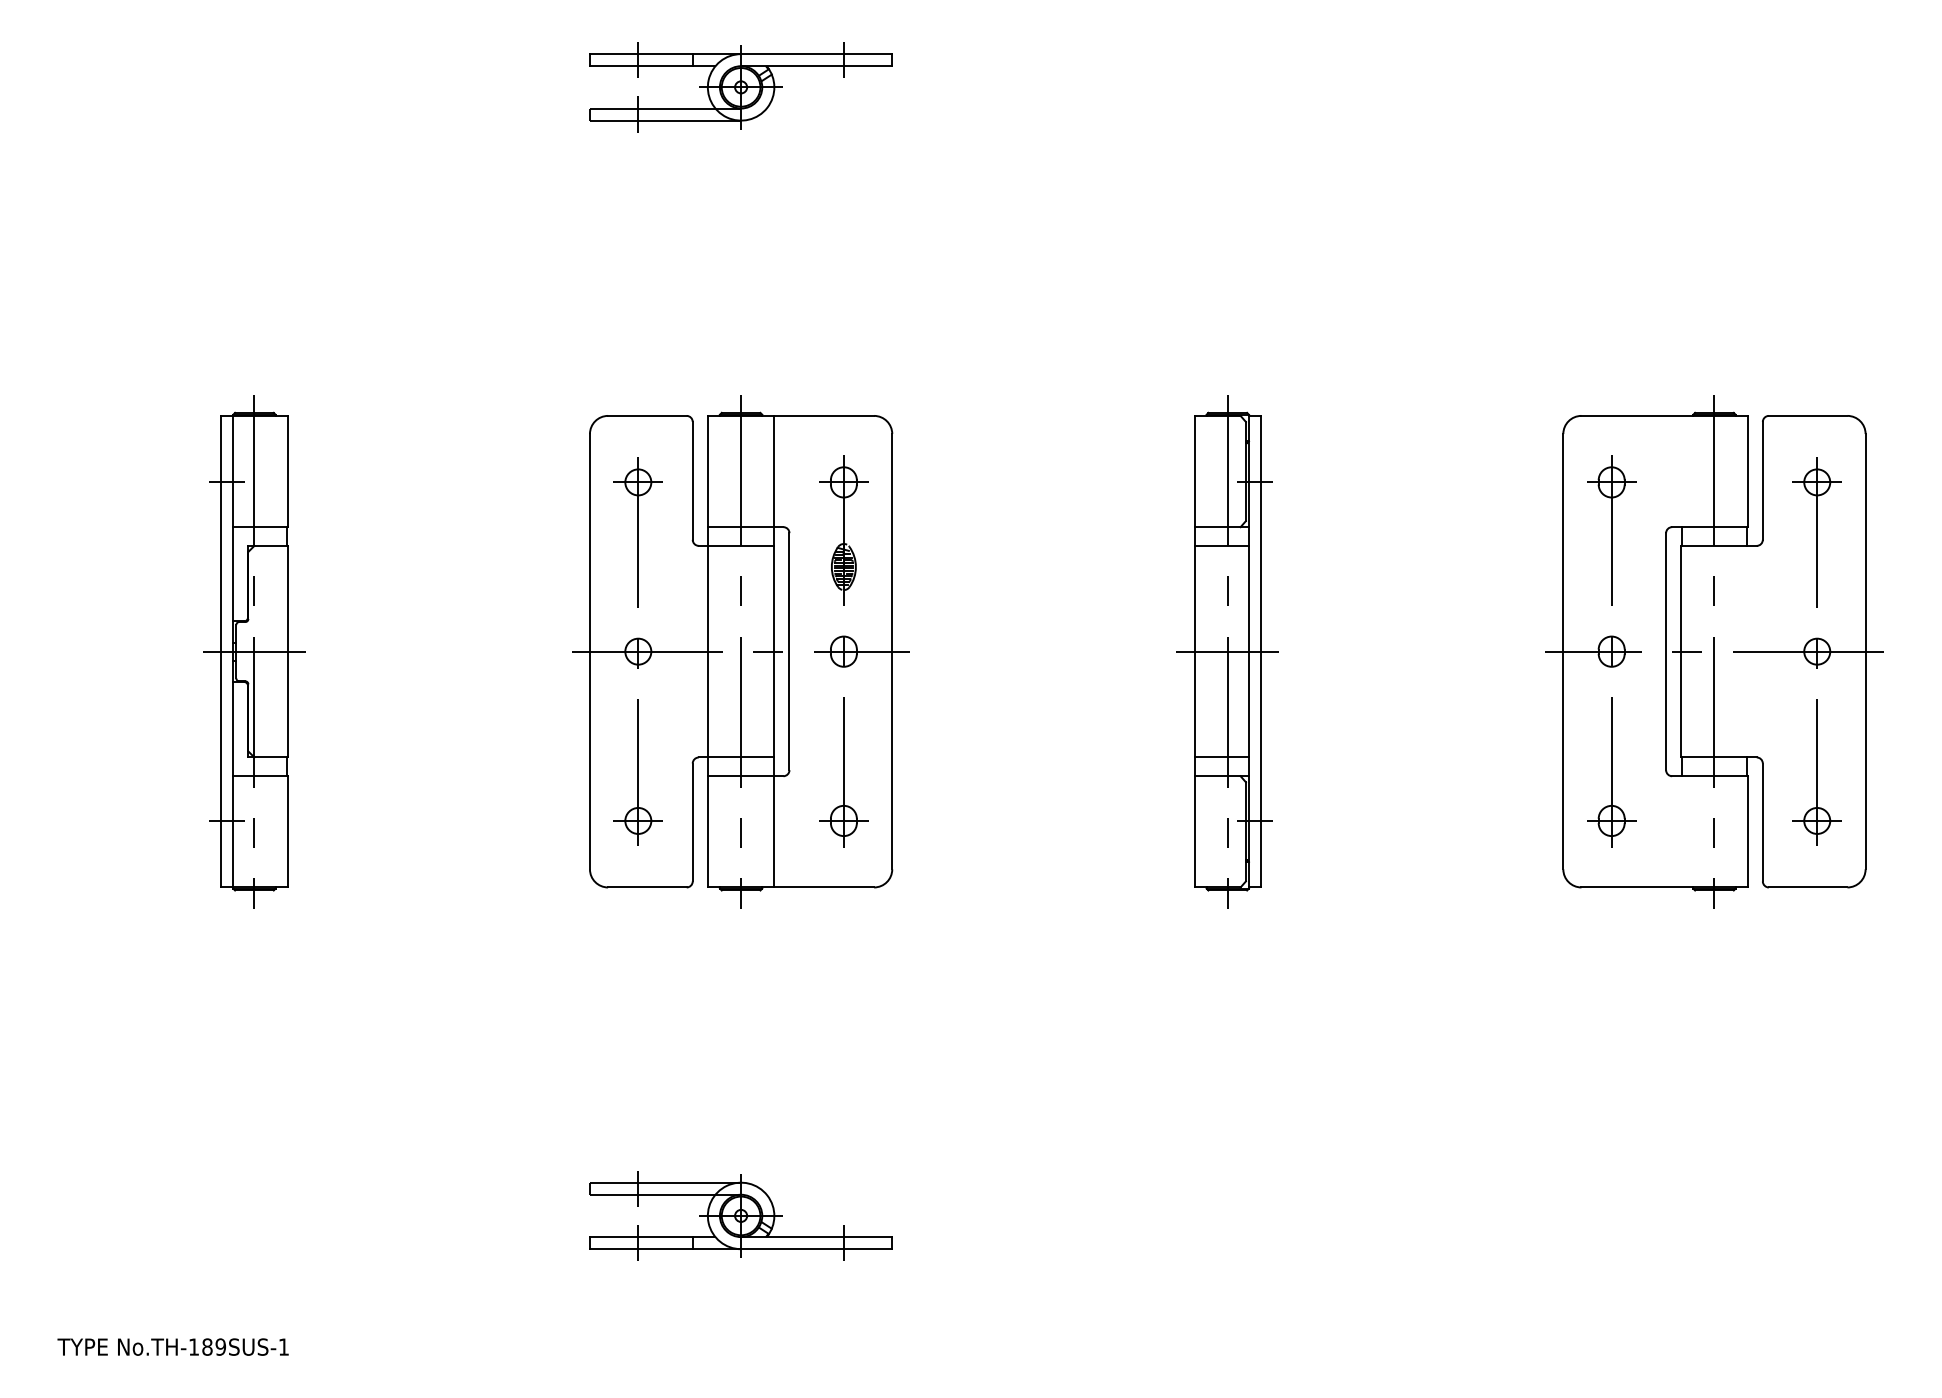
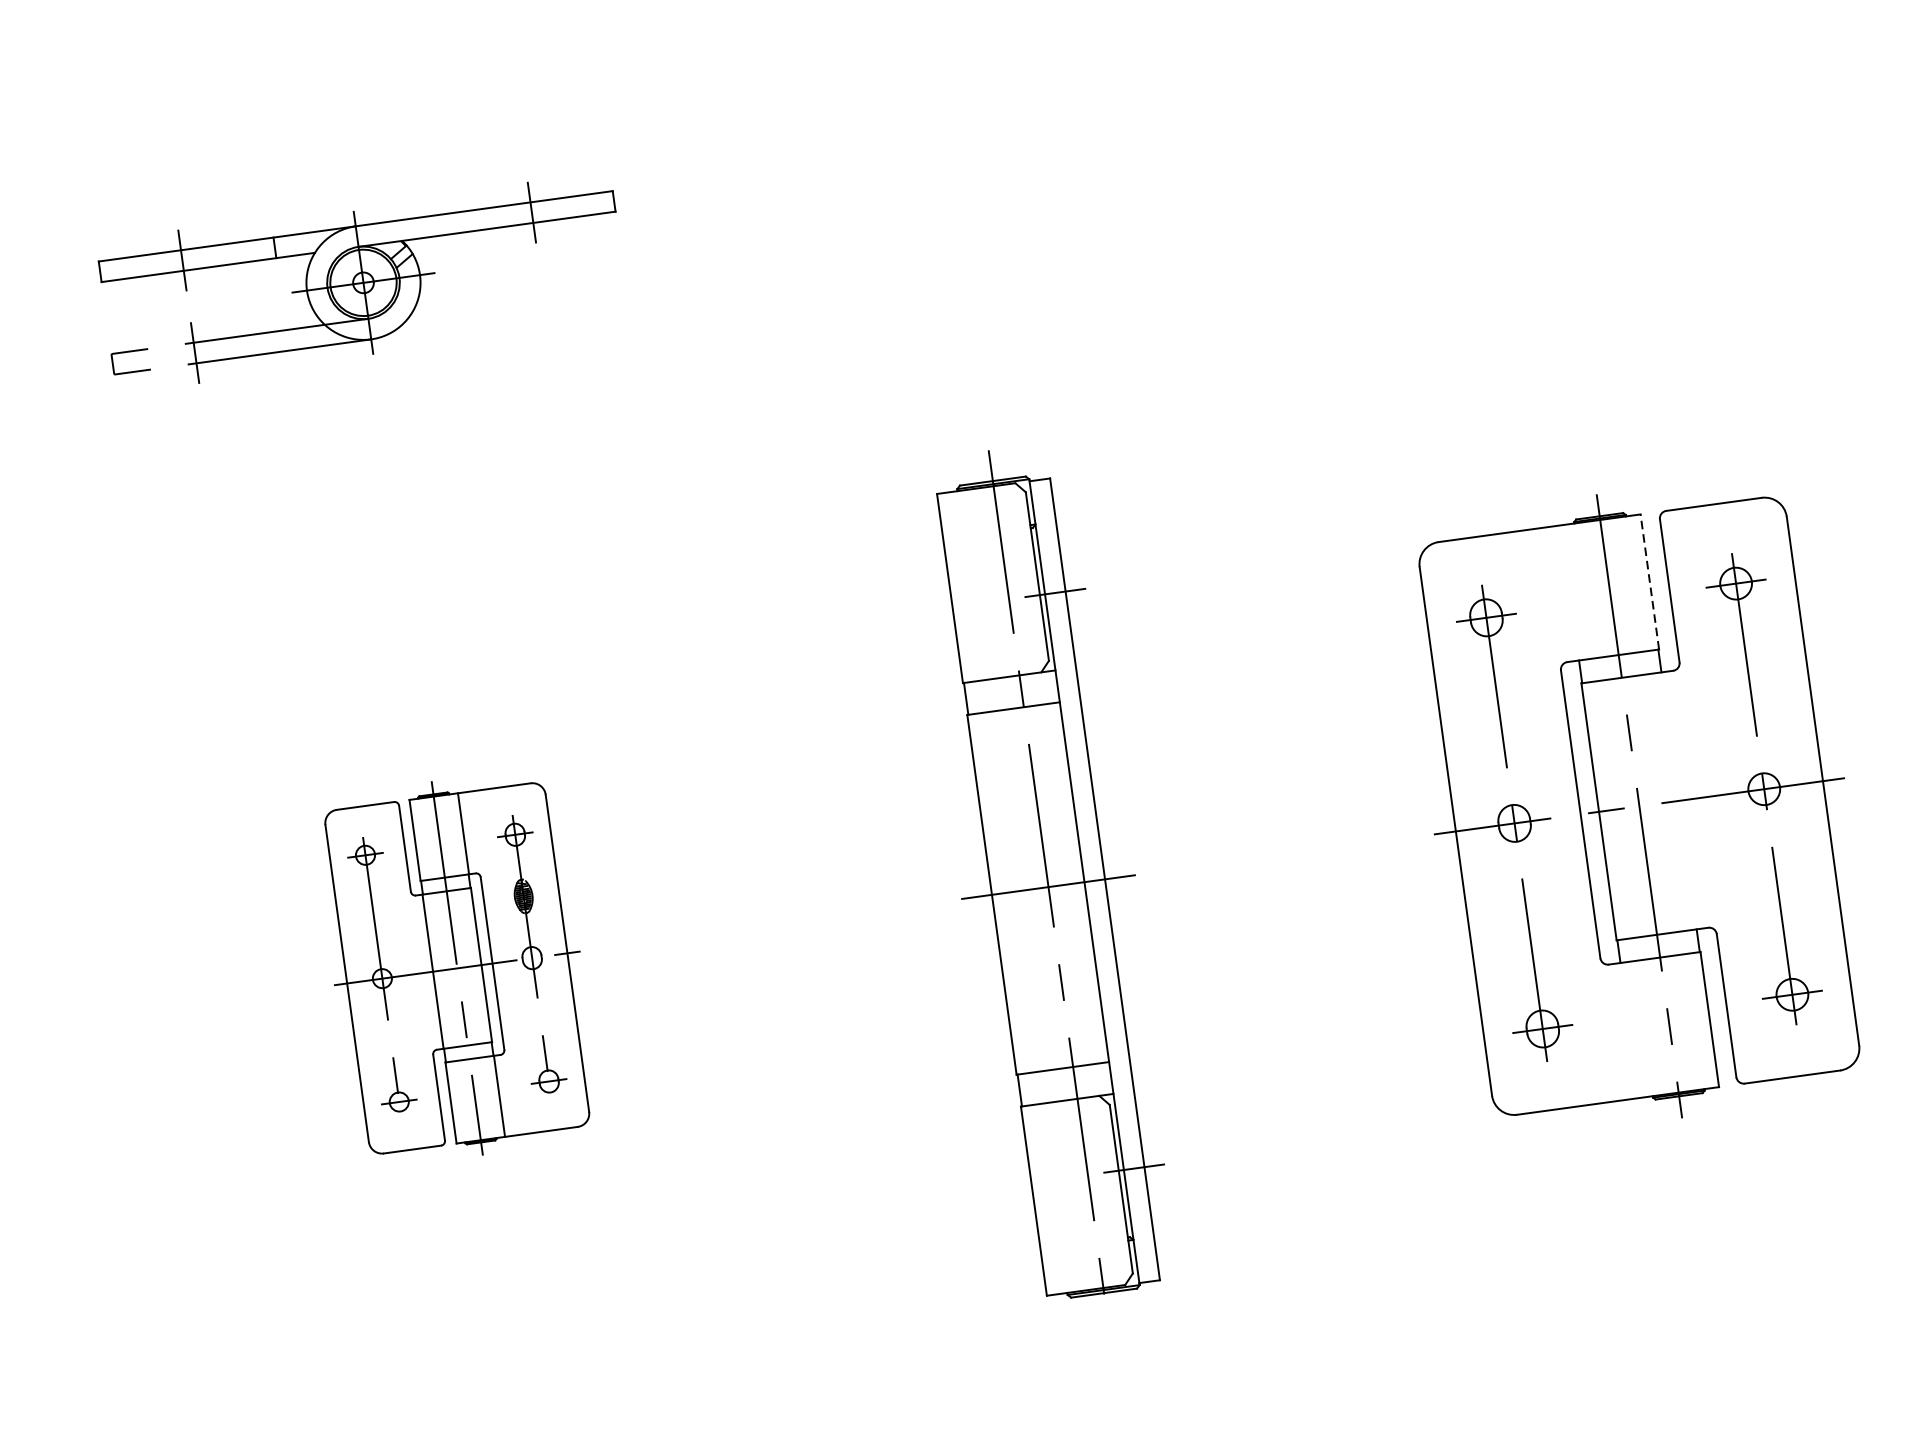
part: (740, 87) -> (362, 283), size x1.4
line: (1747, 471) -> (1649, 581), solid -> dashed
part: (740, 651) -> (456, 968), size x0.6
part: (1227, 651) -> (1047, 887), size x1.4

